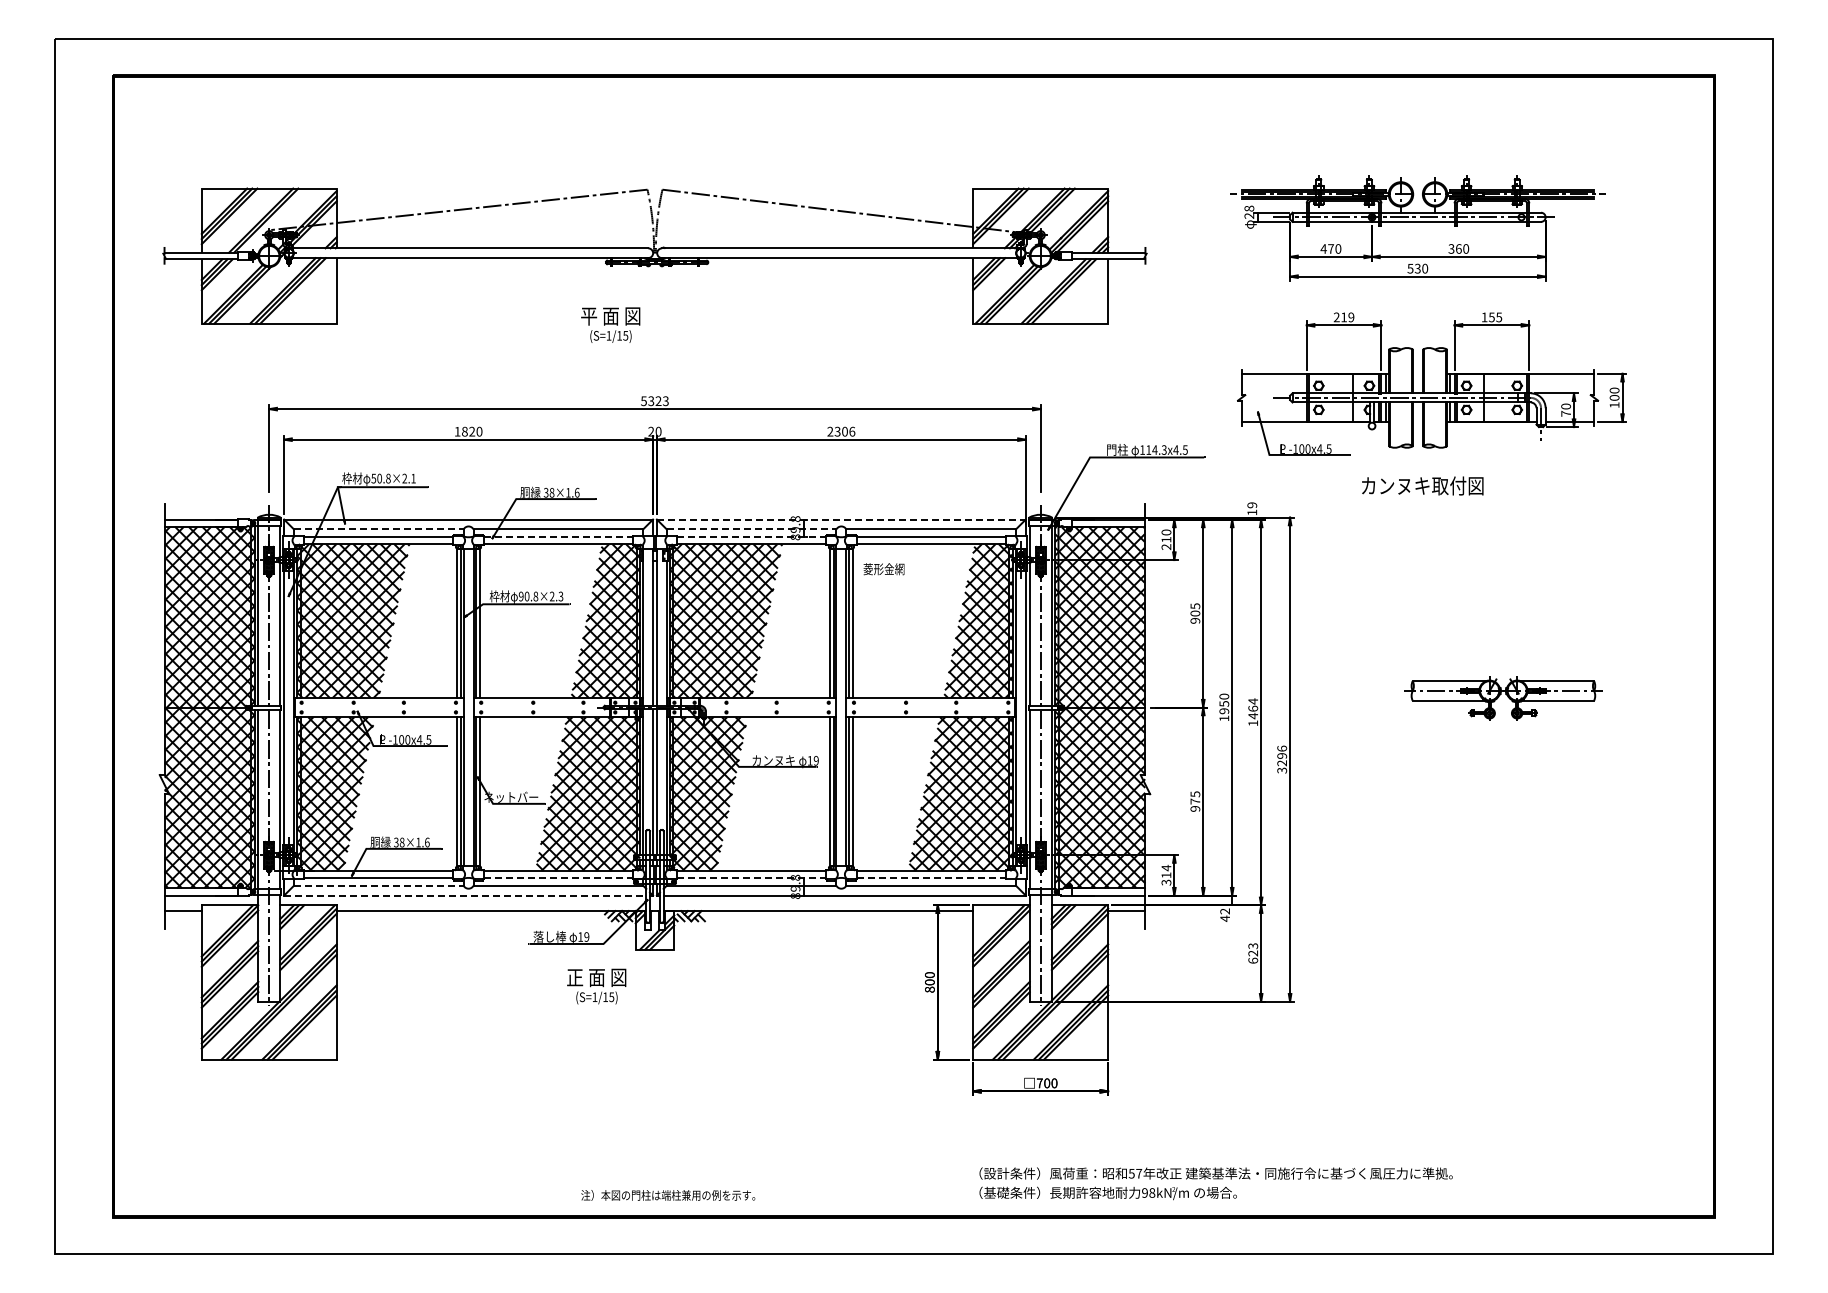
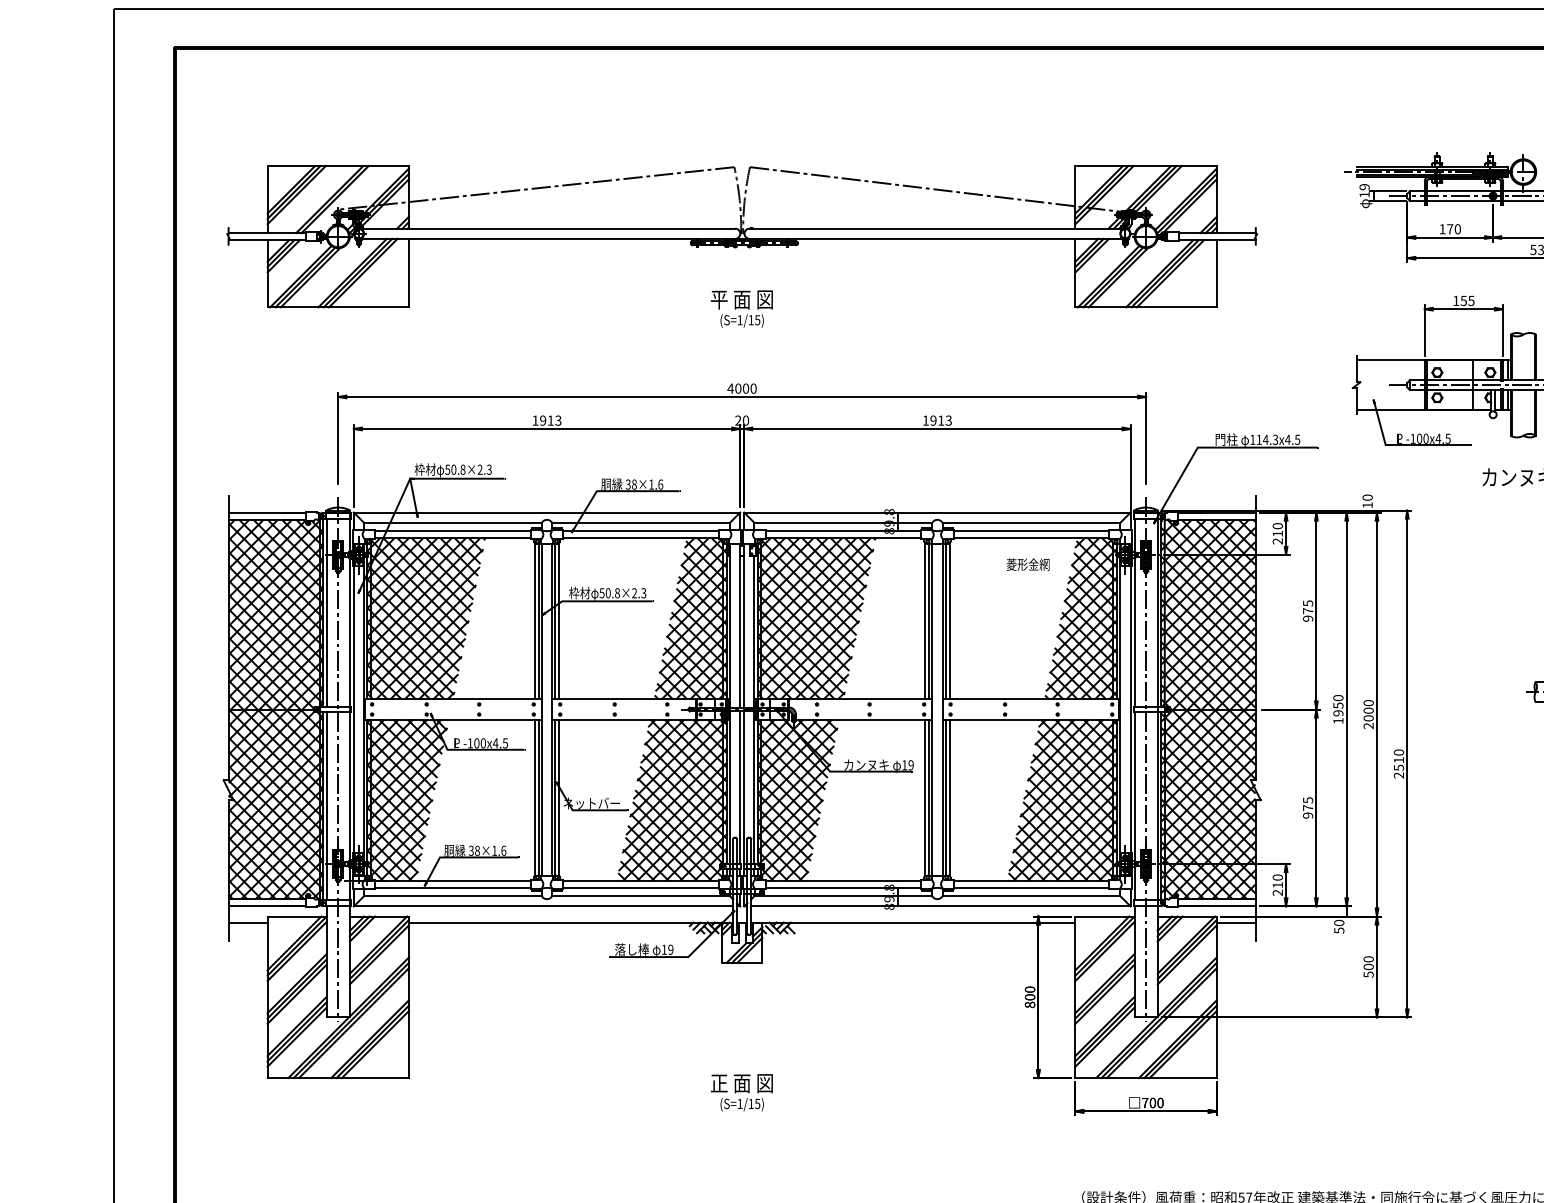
text: (1249, 211) -> (1364, 190), 28 -> 19
text: (1323, 248) -> (1442, 228), 470 -> 170
text: (1343, 317) -> (1463, 301), 219 -> 155
text: (610, 324) -> (741, 308), moved
text: (654, 401) -> (741, 388), 5323 -> 4000
text: (472, 431) -> (551, 420), 1820 -> 1913
text: (841, 431) -> (937, 420), 2306 -> 1913
text: (413, 478) -> (489, 469), 50.8×2.1 -> 50.8×2.3
text: (1252, 505) -> (1367, 497), 19 -> 10
line: (841, 519) -> (937, 512), dashed -> solid
line: (378, 529) -> (452, 523), dashed -> solid
line: (751, 529) -> (843, 523), dashed -> solid
line: (558, 536) -> (641, 530), dashed -> solid
line: (752, 536) -> (844, 530), dashed -> solid
text: (883, 569) -> (1027, 564), moved
text: (520, 596) -> (601, 593), 90.8×2.3 -> 50.8×2.3
text: (1195, 613) -> (1308, 610), 905 -> 975
text: (1253, 712) -> (1368, 714), 1464 -> 2000
text: (1282, 759) -> (1399, 763), 3296 -> 2510
text: (1166, 874) -> (1277, 884), 314 -> 210
line: (558, 878) -> (641, 888), dashed -> solid
line: (752, 878) -> (844, 888), dashed -> solid
line: (931, 878) -> (1031, 888), dashed -> solid
line: (378, 885) -> (452, 895), dashed -> solid
line: (465, 895) -> (543, 906), dashed -> solid
text: (1225, 914) -> (1339, 926), 42 -> 50
text: (1253, 953) -> (1368, 967), 623 -> 500
text: (596, 986) -> (741, 1092), moved

